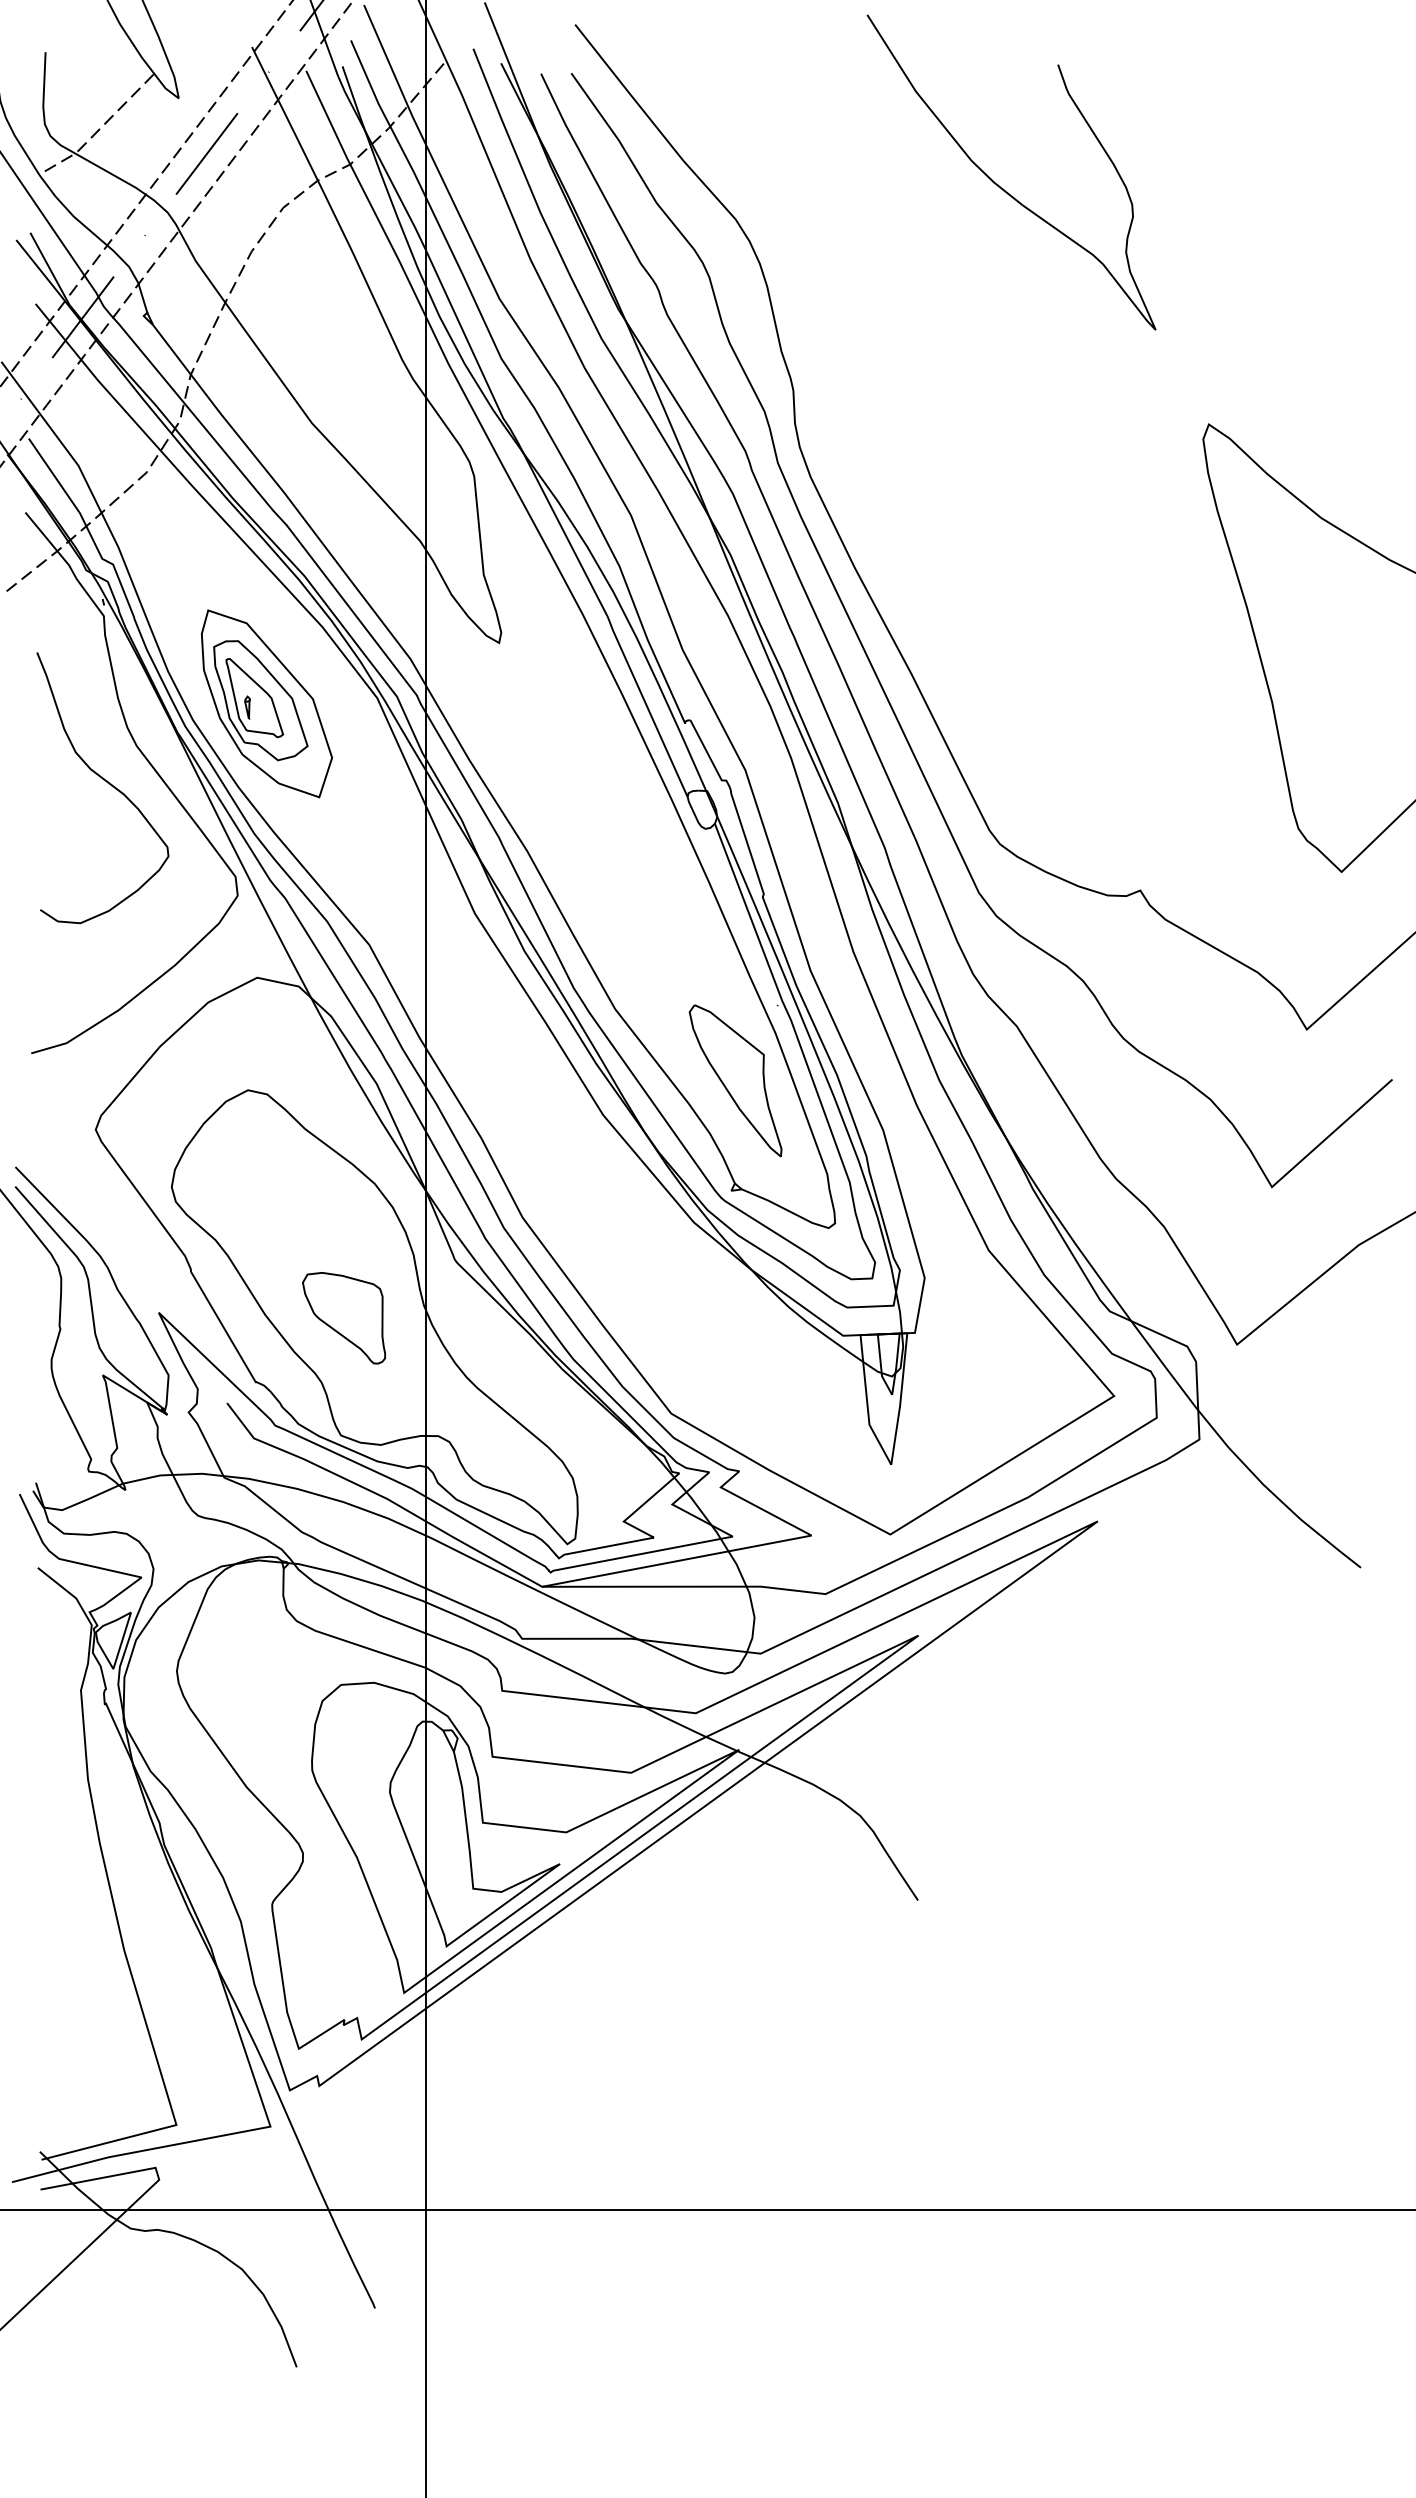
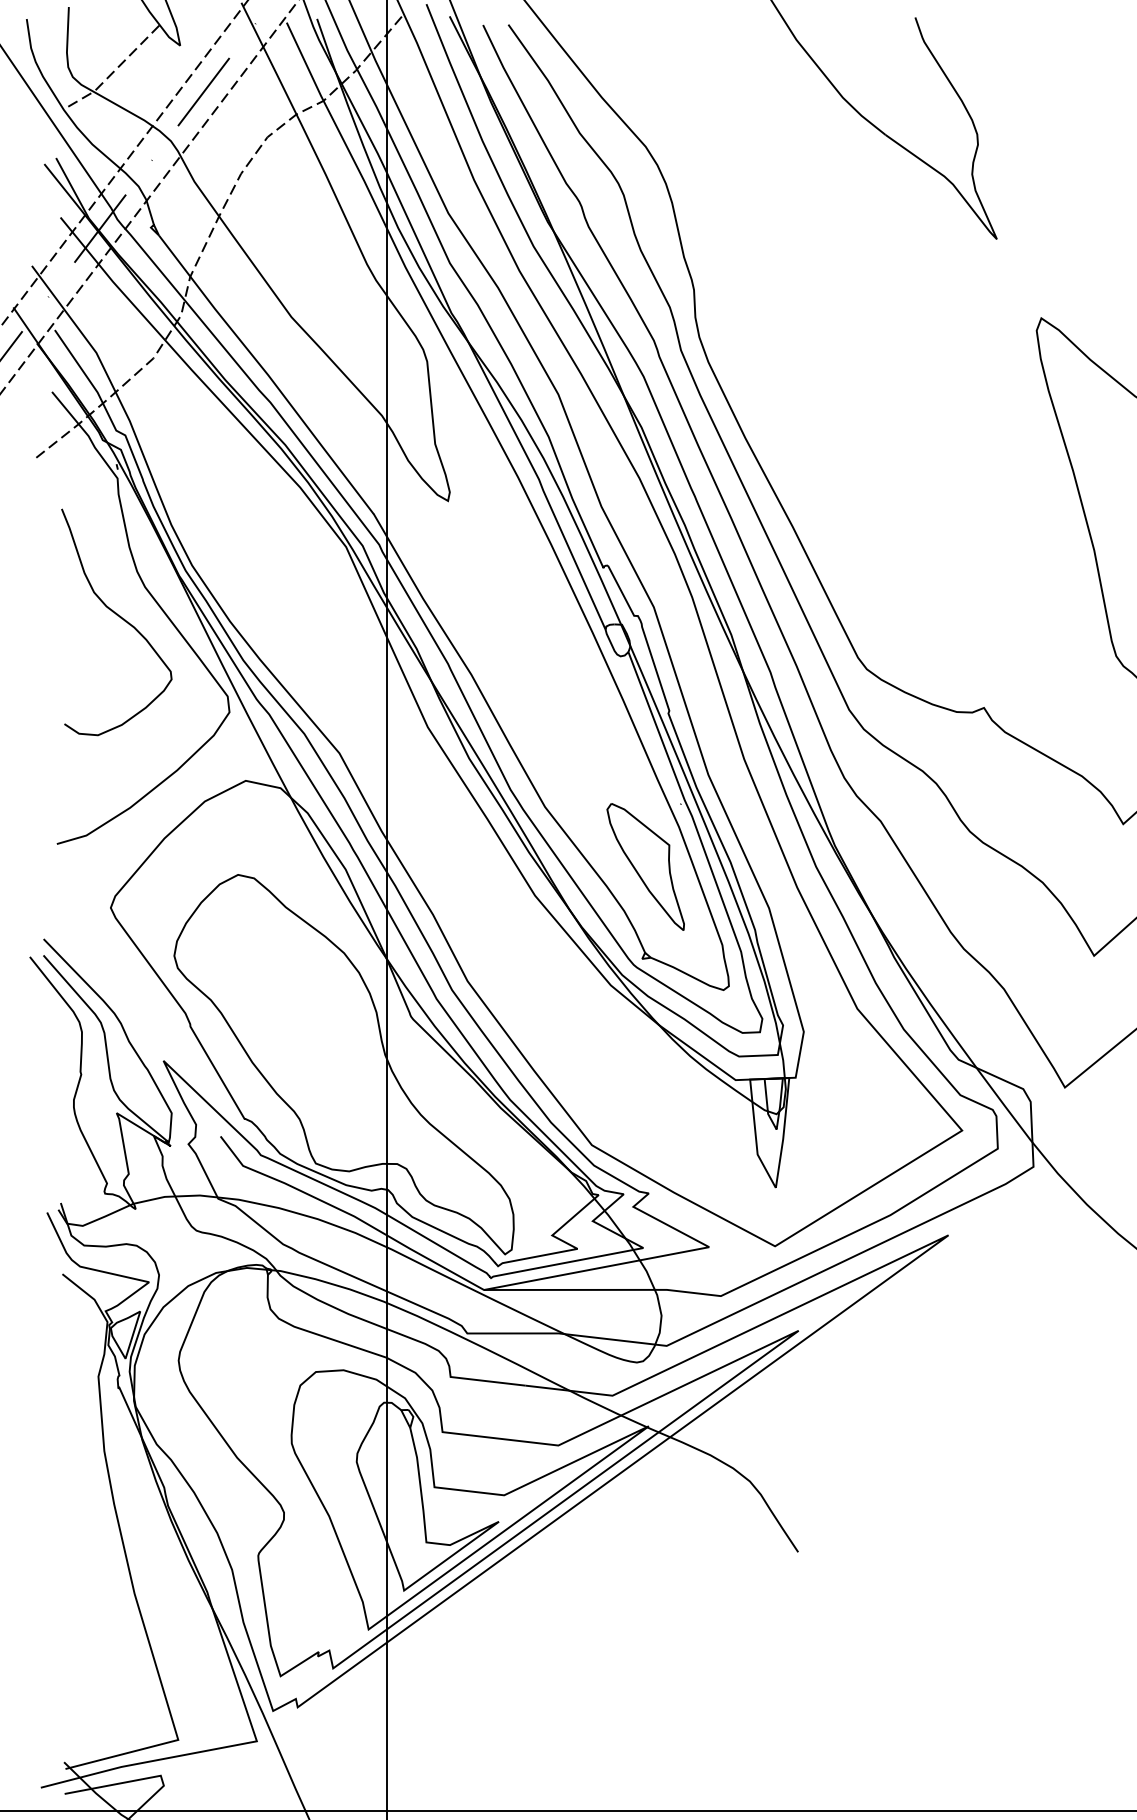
part: (266, 703) -> (253, 551), removed
part: (344, 1318) -> (318, 1065), removed

